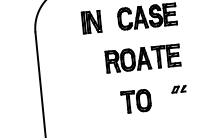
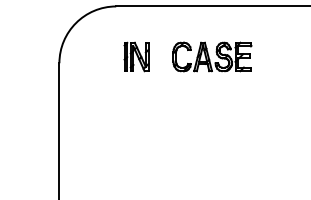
part: (142, 58) -> (200, 112), removed
part: (178, 88) -> (245, 158), removed
part: (136, 101) -> (186, 169), removed

